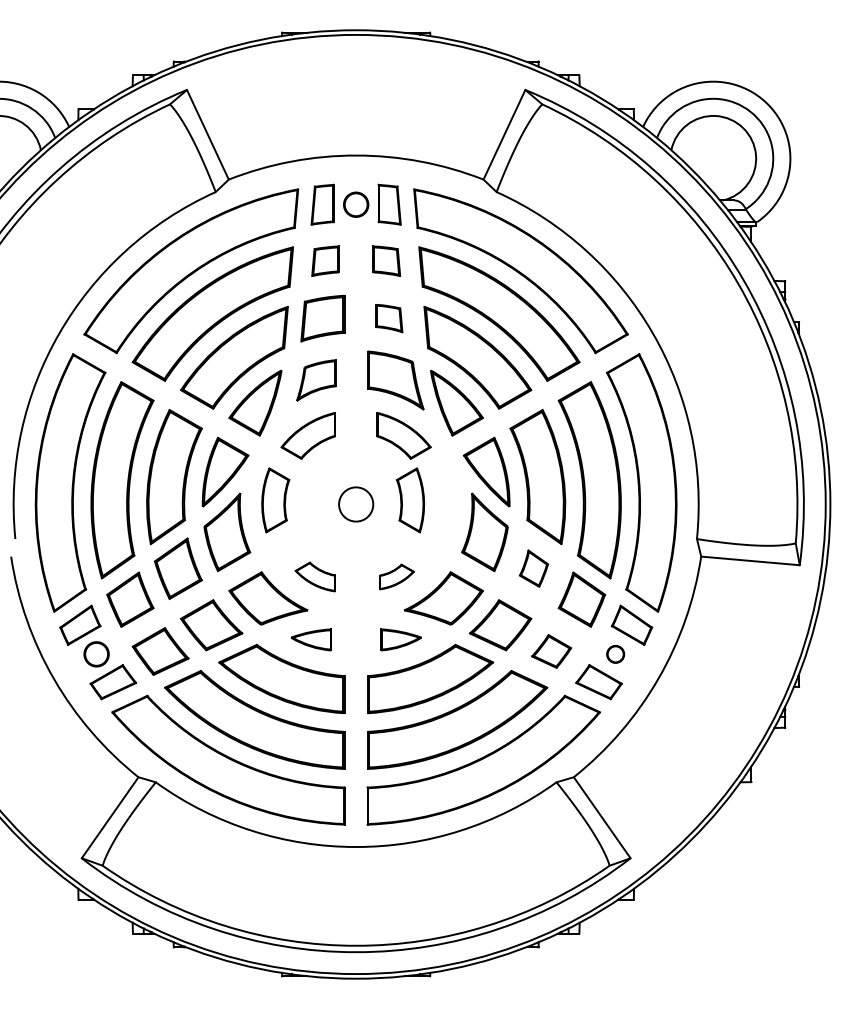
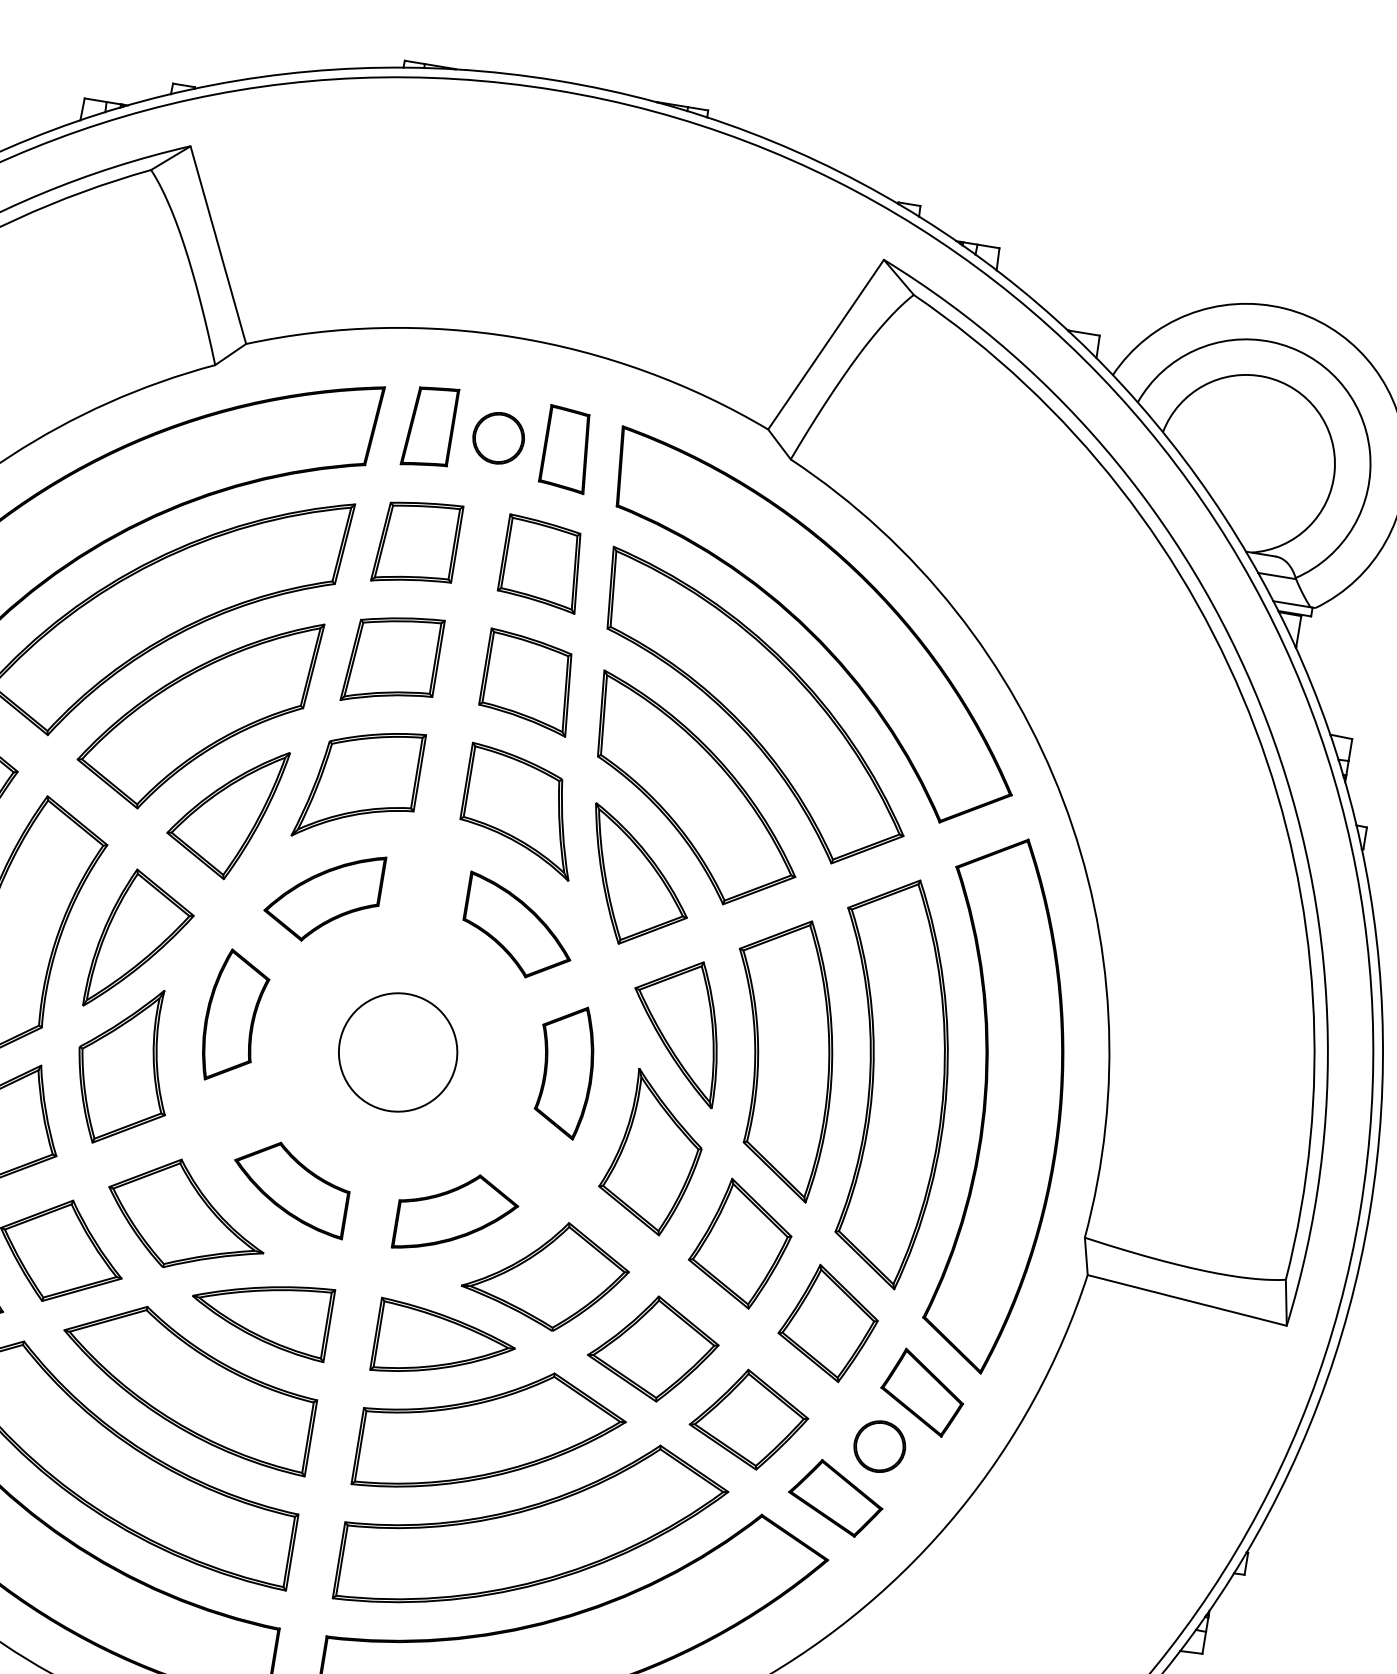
part: (325, 261) -> (416, 544), size x1.43
part: (386, 261) -> (541, 564), size x1.43
part: (389, 318) -> (528, 682), size x1.67
part: (316, 380) -> (358, 785), size x1.43
part: (410, 500) -> (564, 1071), moved
circle: (355, 504) -> (396, 1052), size x1.67
part: (533, 568) -> (740, 1243), size x1.67
part: (315, 576) -> (290, 1186), size x1.43
part: (396, 576) -> (456, 1213), size x1.67
part: (311, 639) -> (261, 1314), size x1.67
part: (401, 639) -> (445, 1344), size x1.67
part: (551, 651) -> (749, 1419), size x1.43
circle: (615, 654) -> (879, 1446), size x1.43

